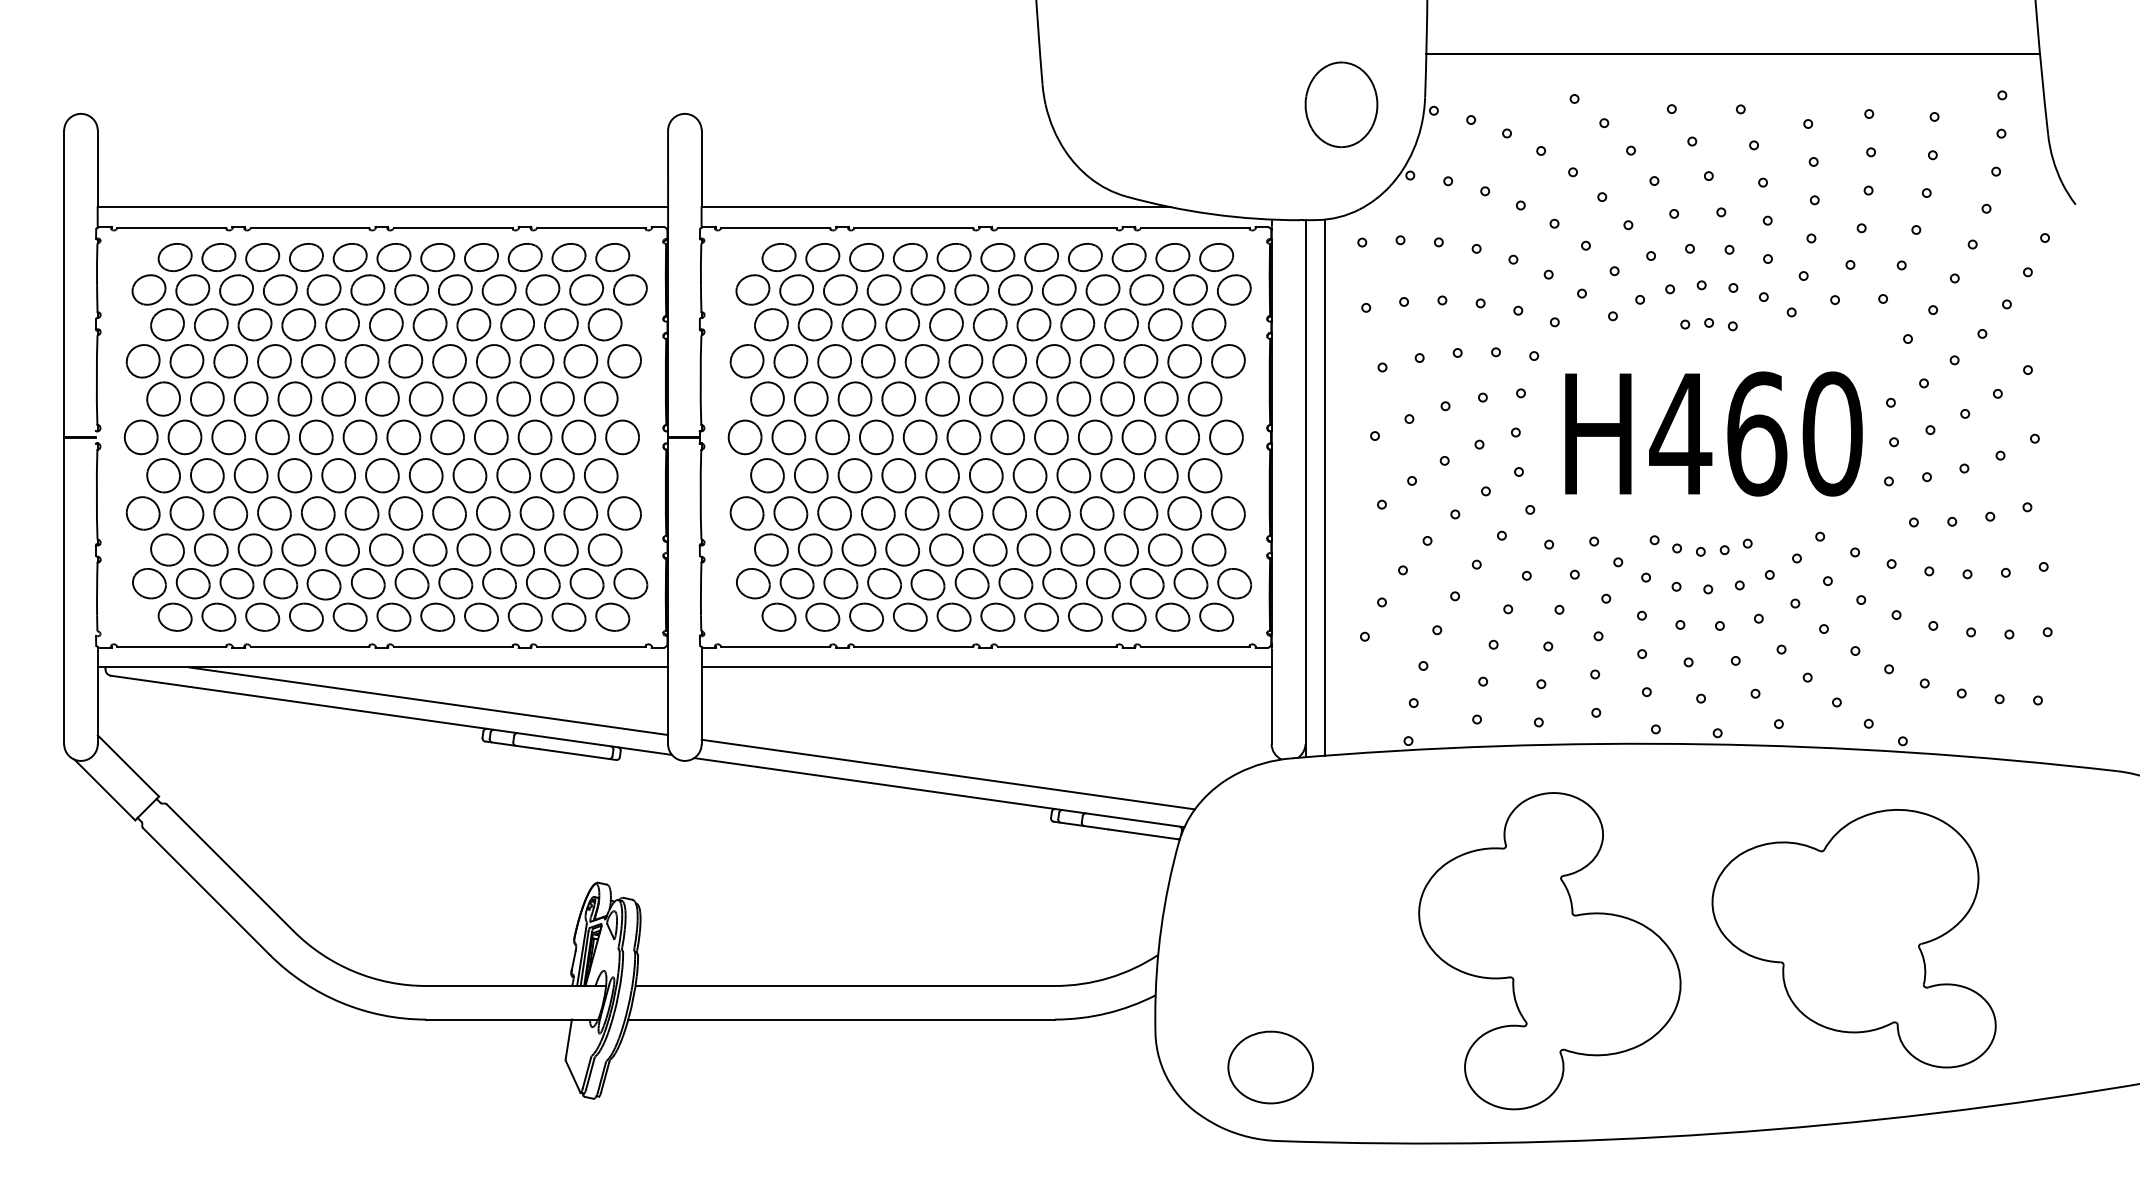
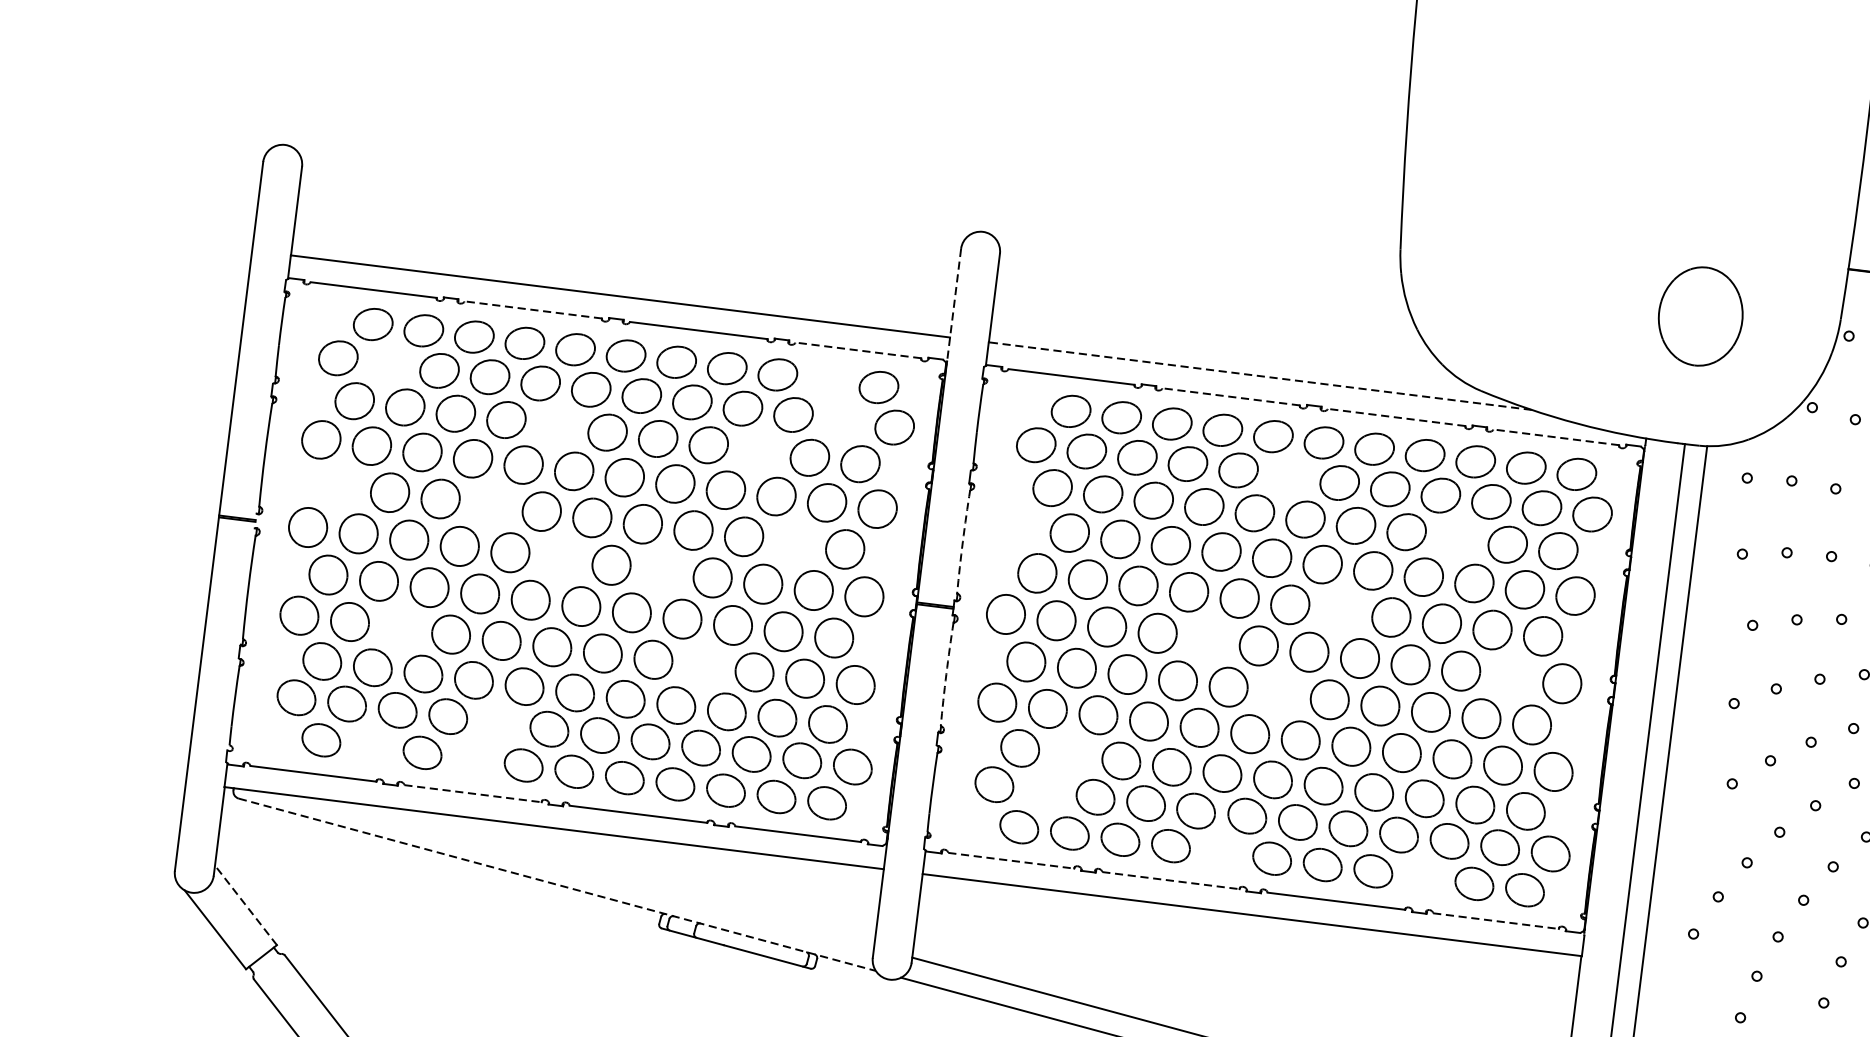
part: (1341, 104) -> (1700, 316), moved
line: (668, 179) -> (954, 305), solid -> dashed
line: (936, 207) -> (1260, 376), solid -> dashed
line: (309, 228) -> (532, 310), solid -> dashed
line: (590, 228) -> (857, 350), solid -> dashed
line: (913, 228) -> (1230, 397), solid -> dashed
line: (1057, 228) -> (1397, 417), solid -> dashed
line: (1194, 228) -> (1555, 437), solid -> dashed
part: (577, 274) -> (835, 402), removed
part: (192, 289) -> (388, 363), removed
part: (971, 289) -> (1288, 476), removed
part: (342, 324) -> (556, 426), removed
part: (517, 324) -> (759, 451), removed
part: (1121, 324) -> (1457, 538), removed
part: (746, 361) -> (1018, 526), removed
arc: (700, 380) -> (962, 542), solid -> dashed
part: (163, 398) -> (339, 485), removed
part: (294, 398) -> (490, 504), removed
part: (557, 398) -> (794, 542), removed
part: (1029, 398) -> (1340, 610), removed
part: (359, 437) -> (560, 559), removed
part: (447, 437) -> (662, 571), removed
part: (919, 437) -> (1207, 639), removed
part: (1182, 437) -> (1511, 677), removed
part: (986, 475) -> (1279, 693), removed
arc: (700, 494) -> (946, 674), solid -> dashed
part: (230, 513) -> (400, 628), removed
part: (493, 513) -> (704, 666), removed
part: (805, 566) -> (1057, 772), removed
part: (315, 600) -> (486, 741), removed
part: (218, 616) -> (371, 745), removed
part: (953, 616) -> (1221, 851), removed
part: (1128, 616) -> (1423, 876), removed
line: (310, 646) -> (473, 793), solid -> dashed
line: (775, 646) -> (1011, 860), solid -> dashed
line: (914, 646) -> (1171, 880), solid -> dashed
line: (1195, 646) -> (1496, 920), solid -> dashed
line: (428, 701) -> (602, 874), removed
line: (392, 715) -> (558, 885), solid -> dashed
line: (128, 765) -> (246, 904), solid -> dashed

